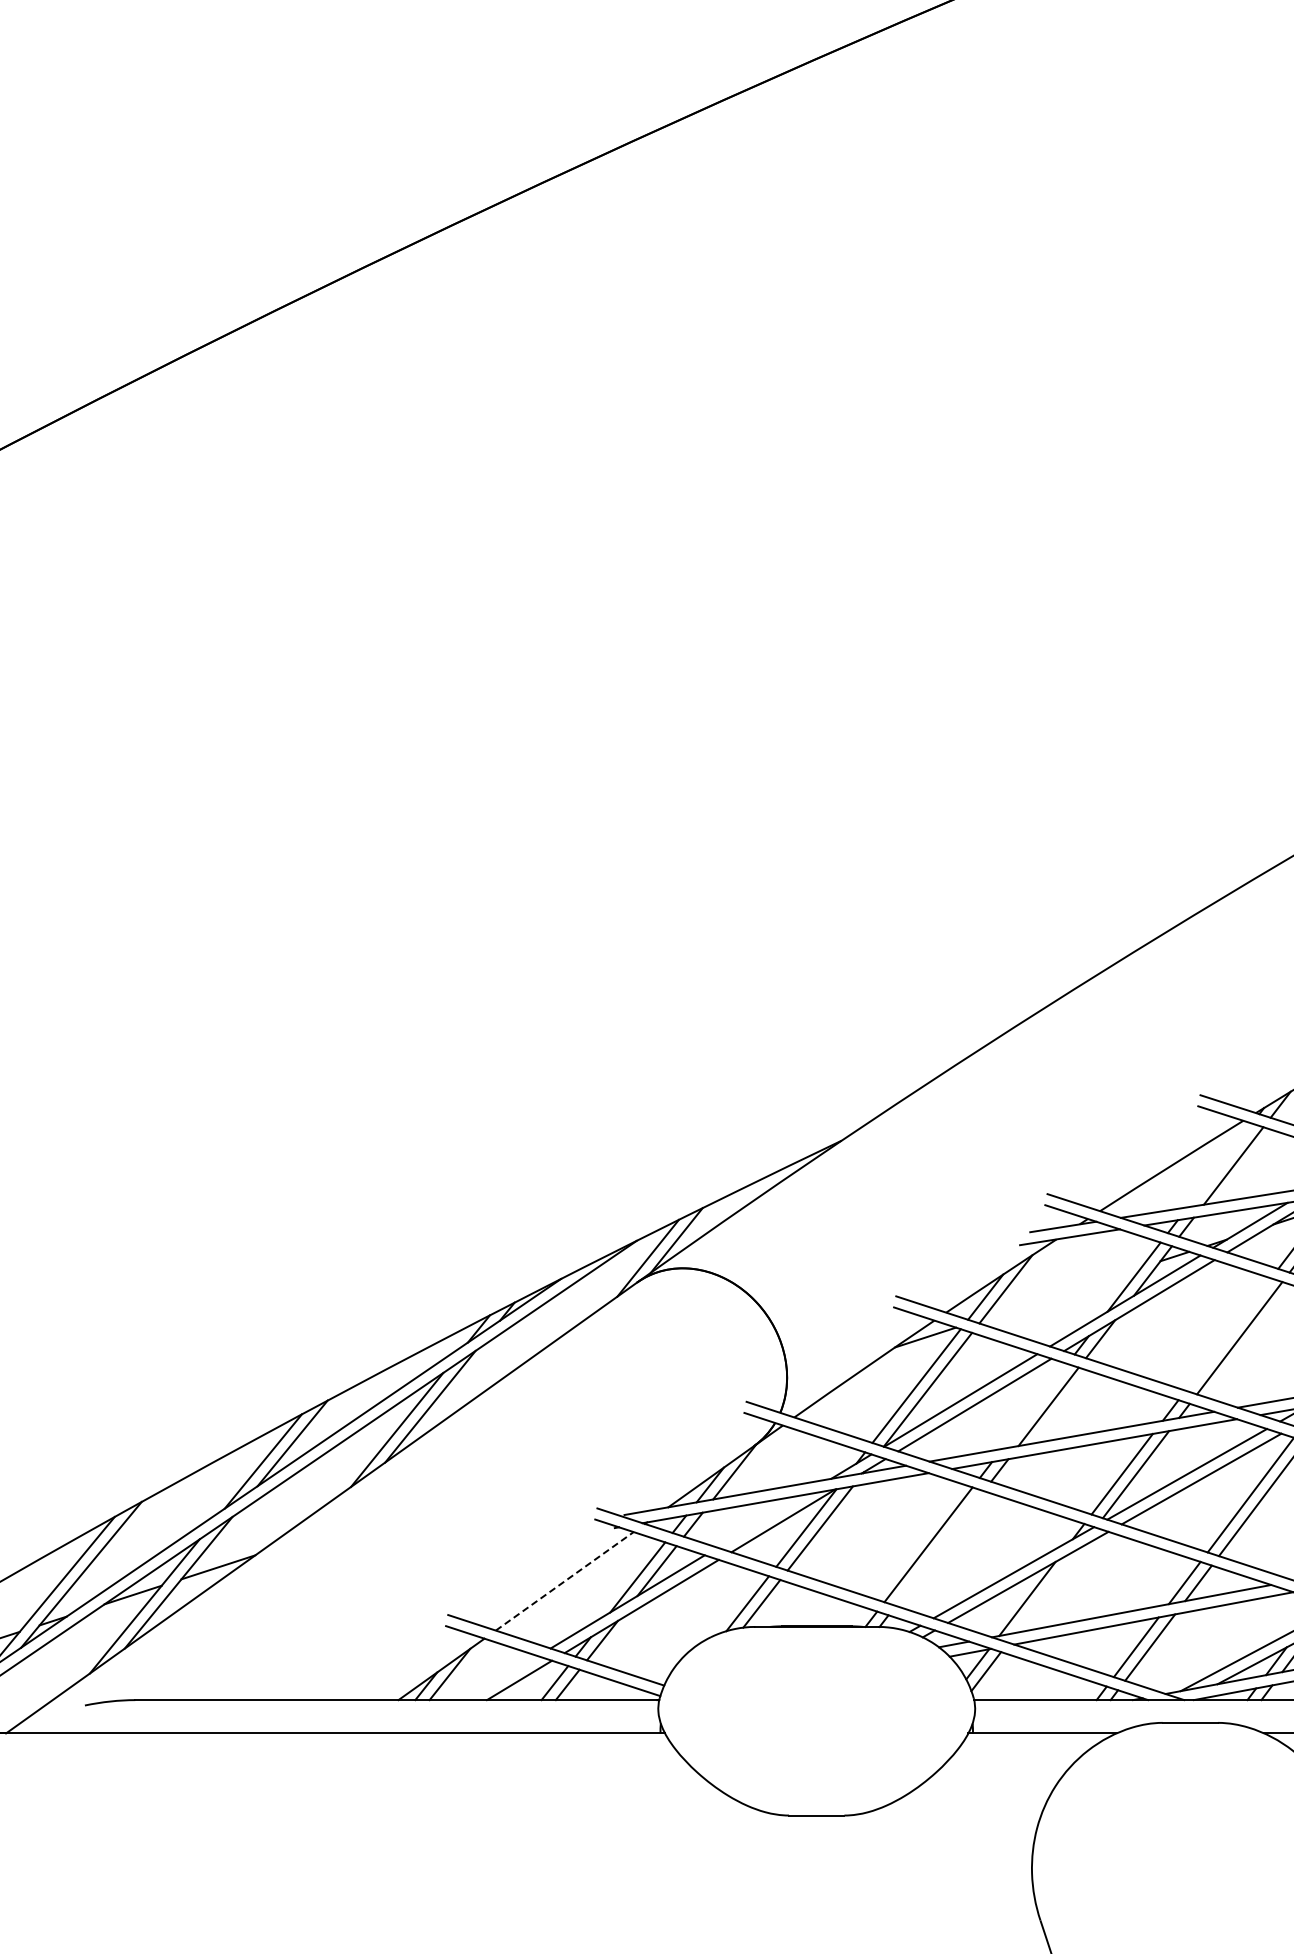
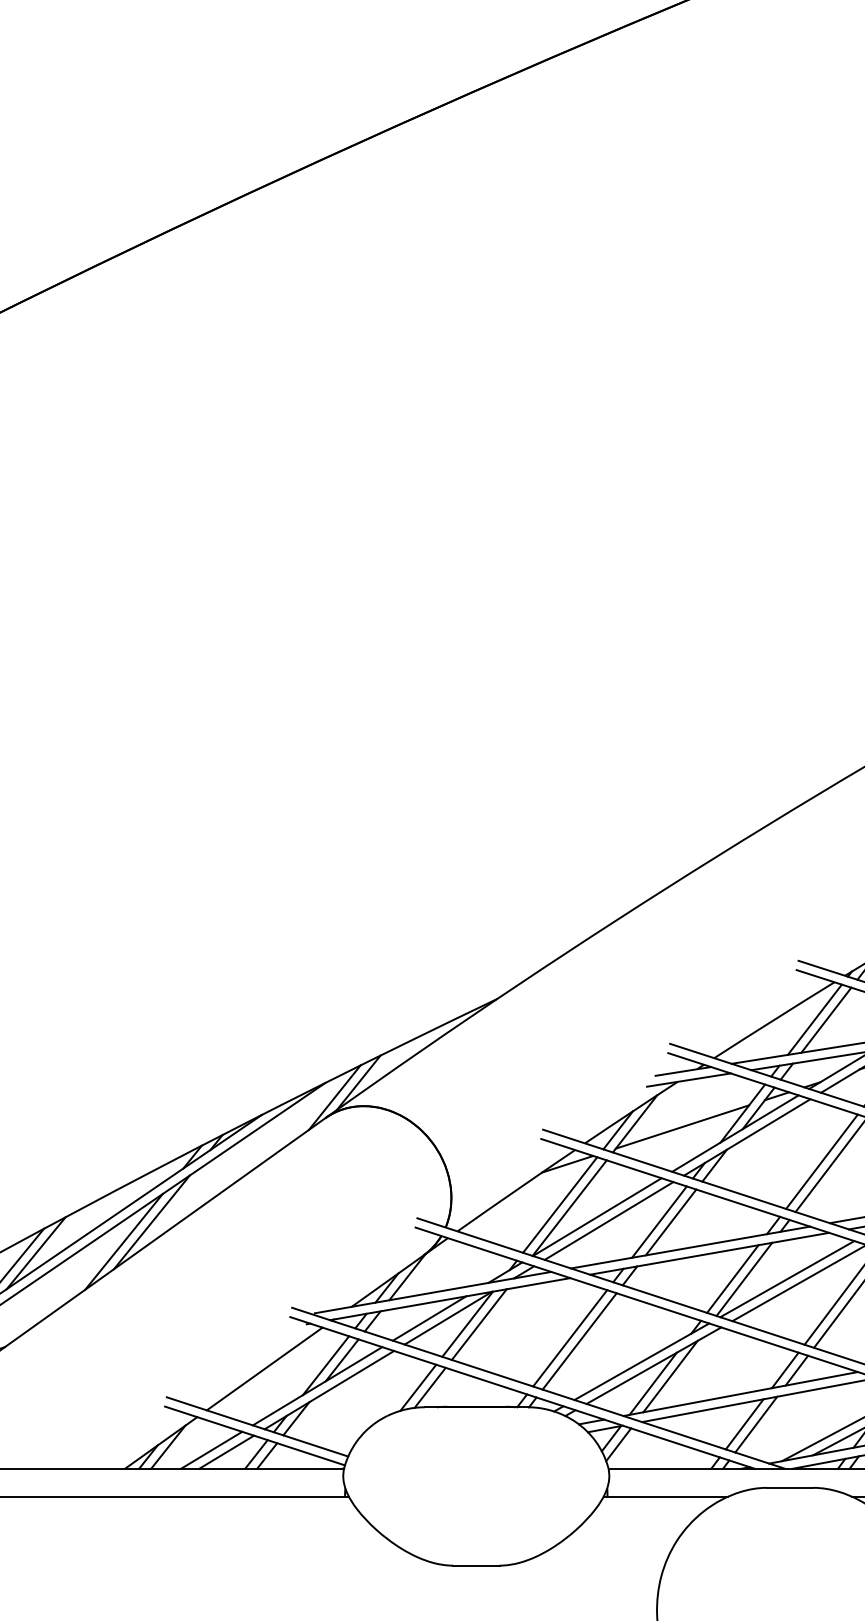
line: (1219, 1165) -> (814, 1019), added
line: (1061, 1292) -> (681, 1126), added
line: (1228, 1334) -> (822, 1161), added
line: (1034, 1405) -> (659, 1221), added
line: (760, 1520) -> (429, 1317), added
line: (939, 1548) -> (579, 1341), added
line: (564, 1581) -> (264, 1369), dashed -> solid
line: (1047, 1589) -> (670, 1375), added
line: (501, 1678) -> (211, 1450), added

